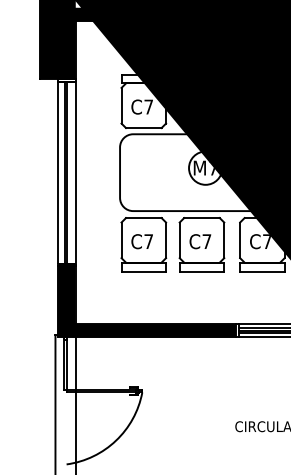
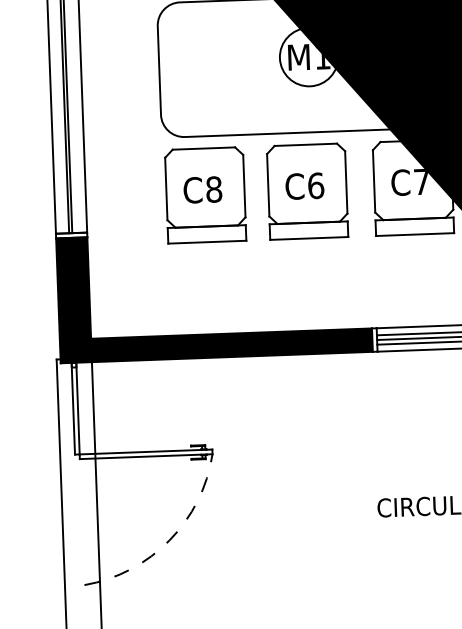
text: (213, 171) -> (323, 62), M7 -> M1
text: (148, 241) -> (213, 189), C7 -> C8
text: (206, 241) -> (315, 185), C7 -> C6
arc: (116, 440) -> (170, 540), solid -> dashed

